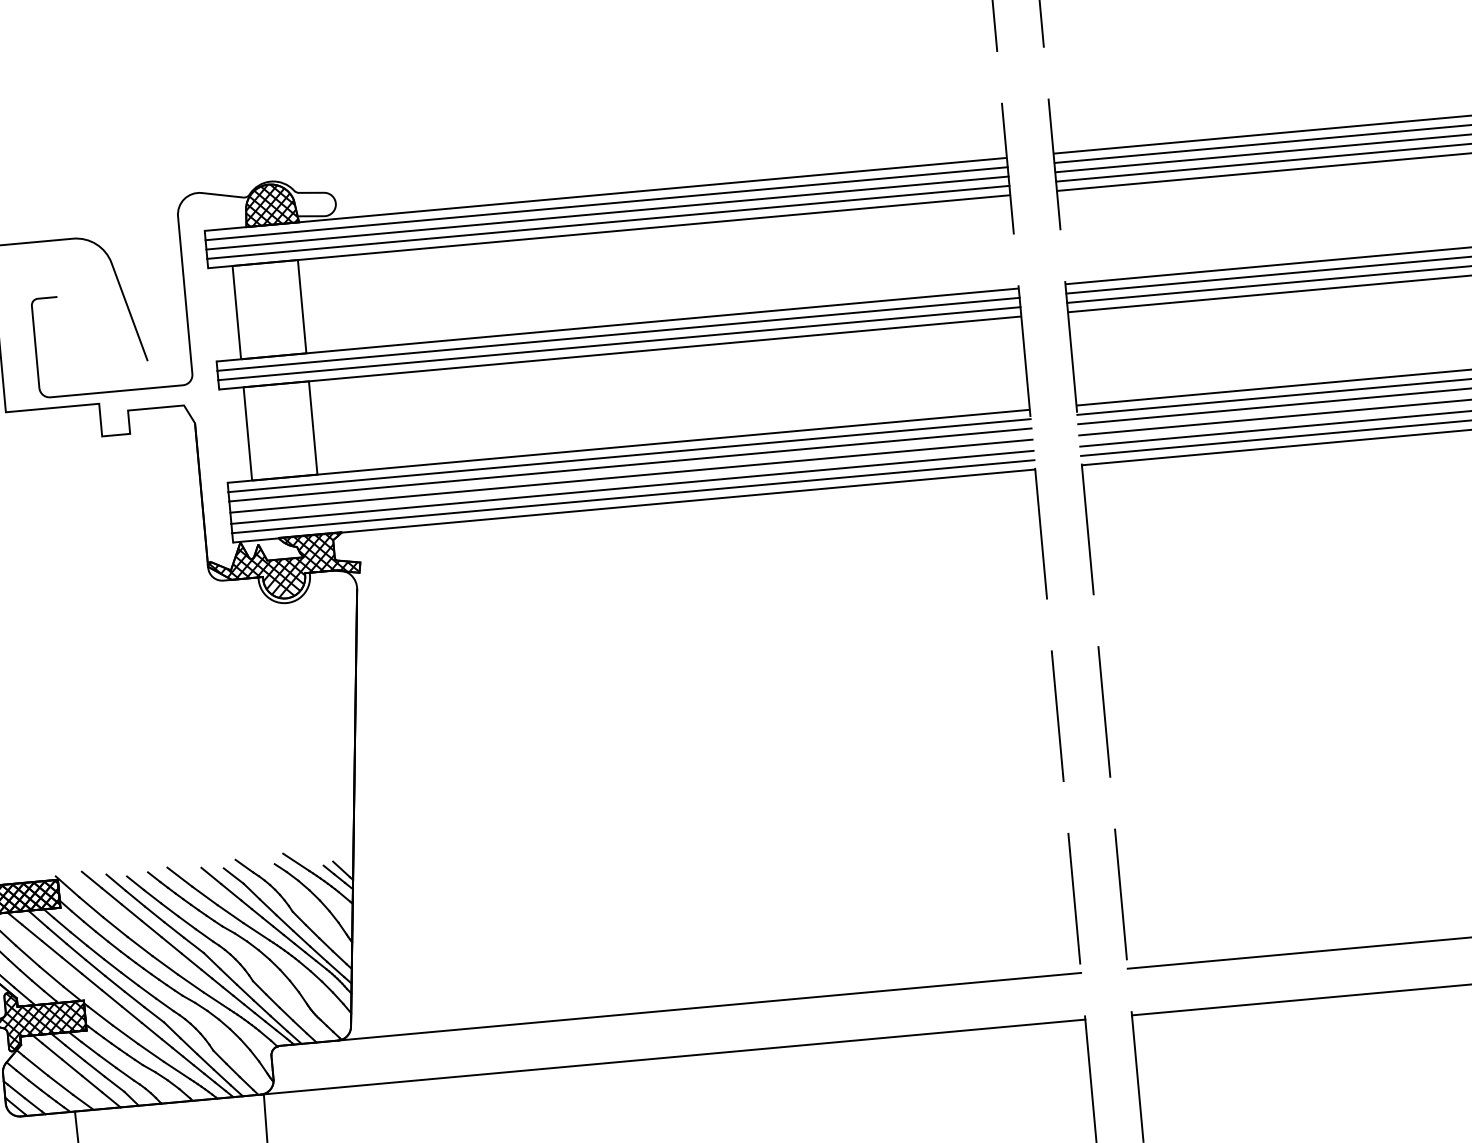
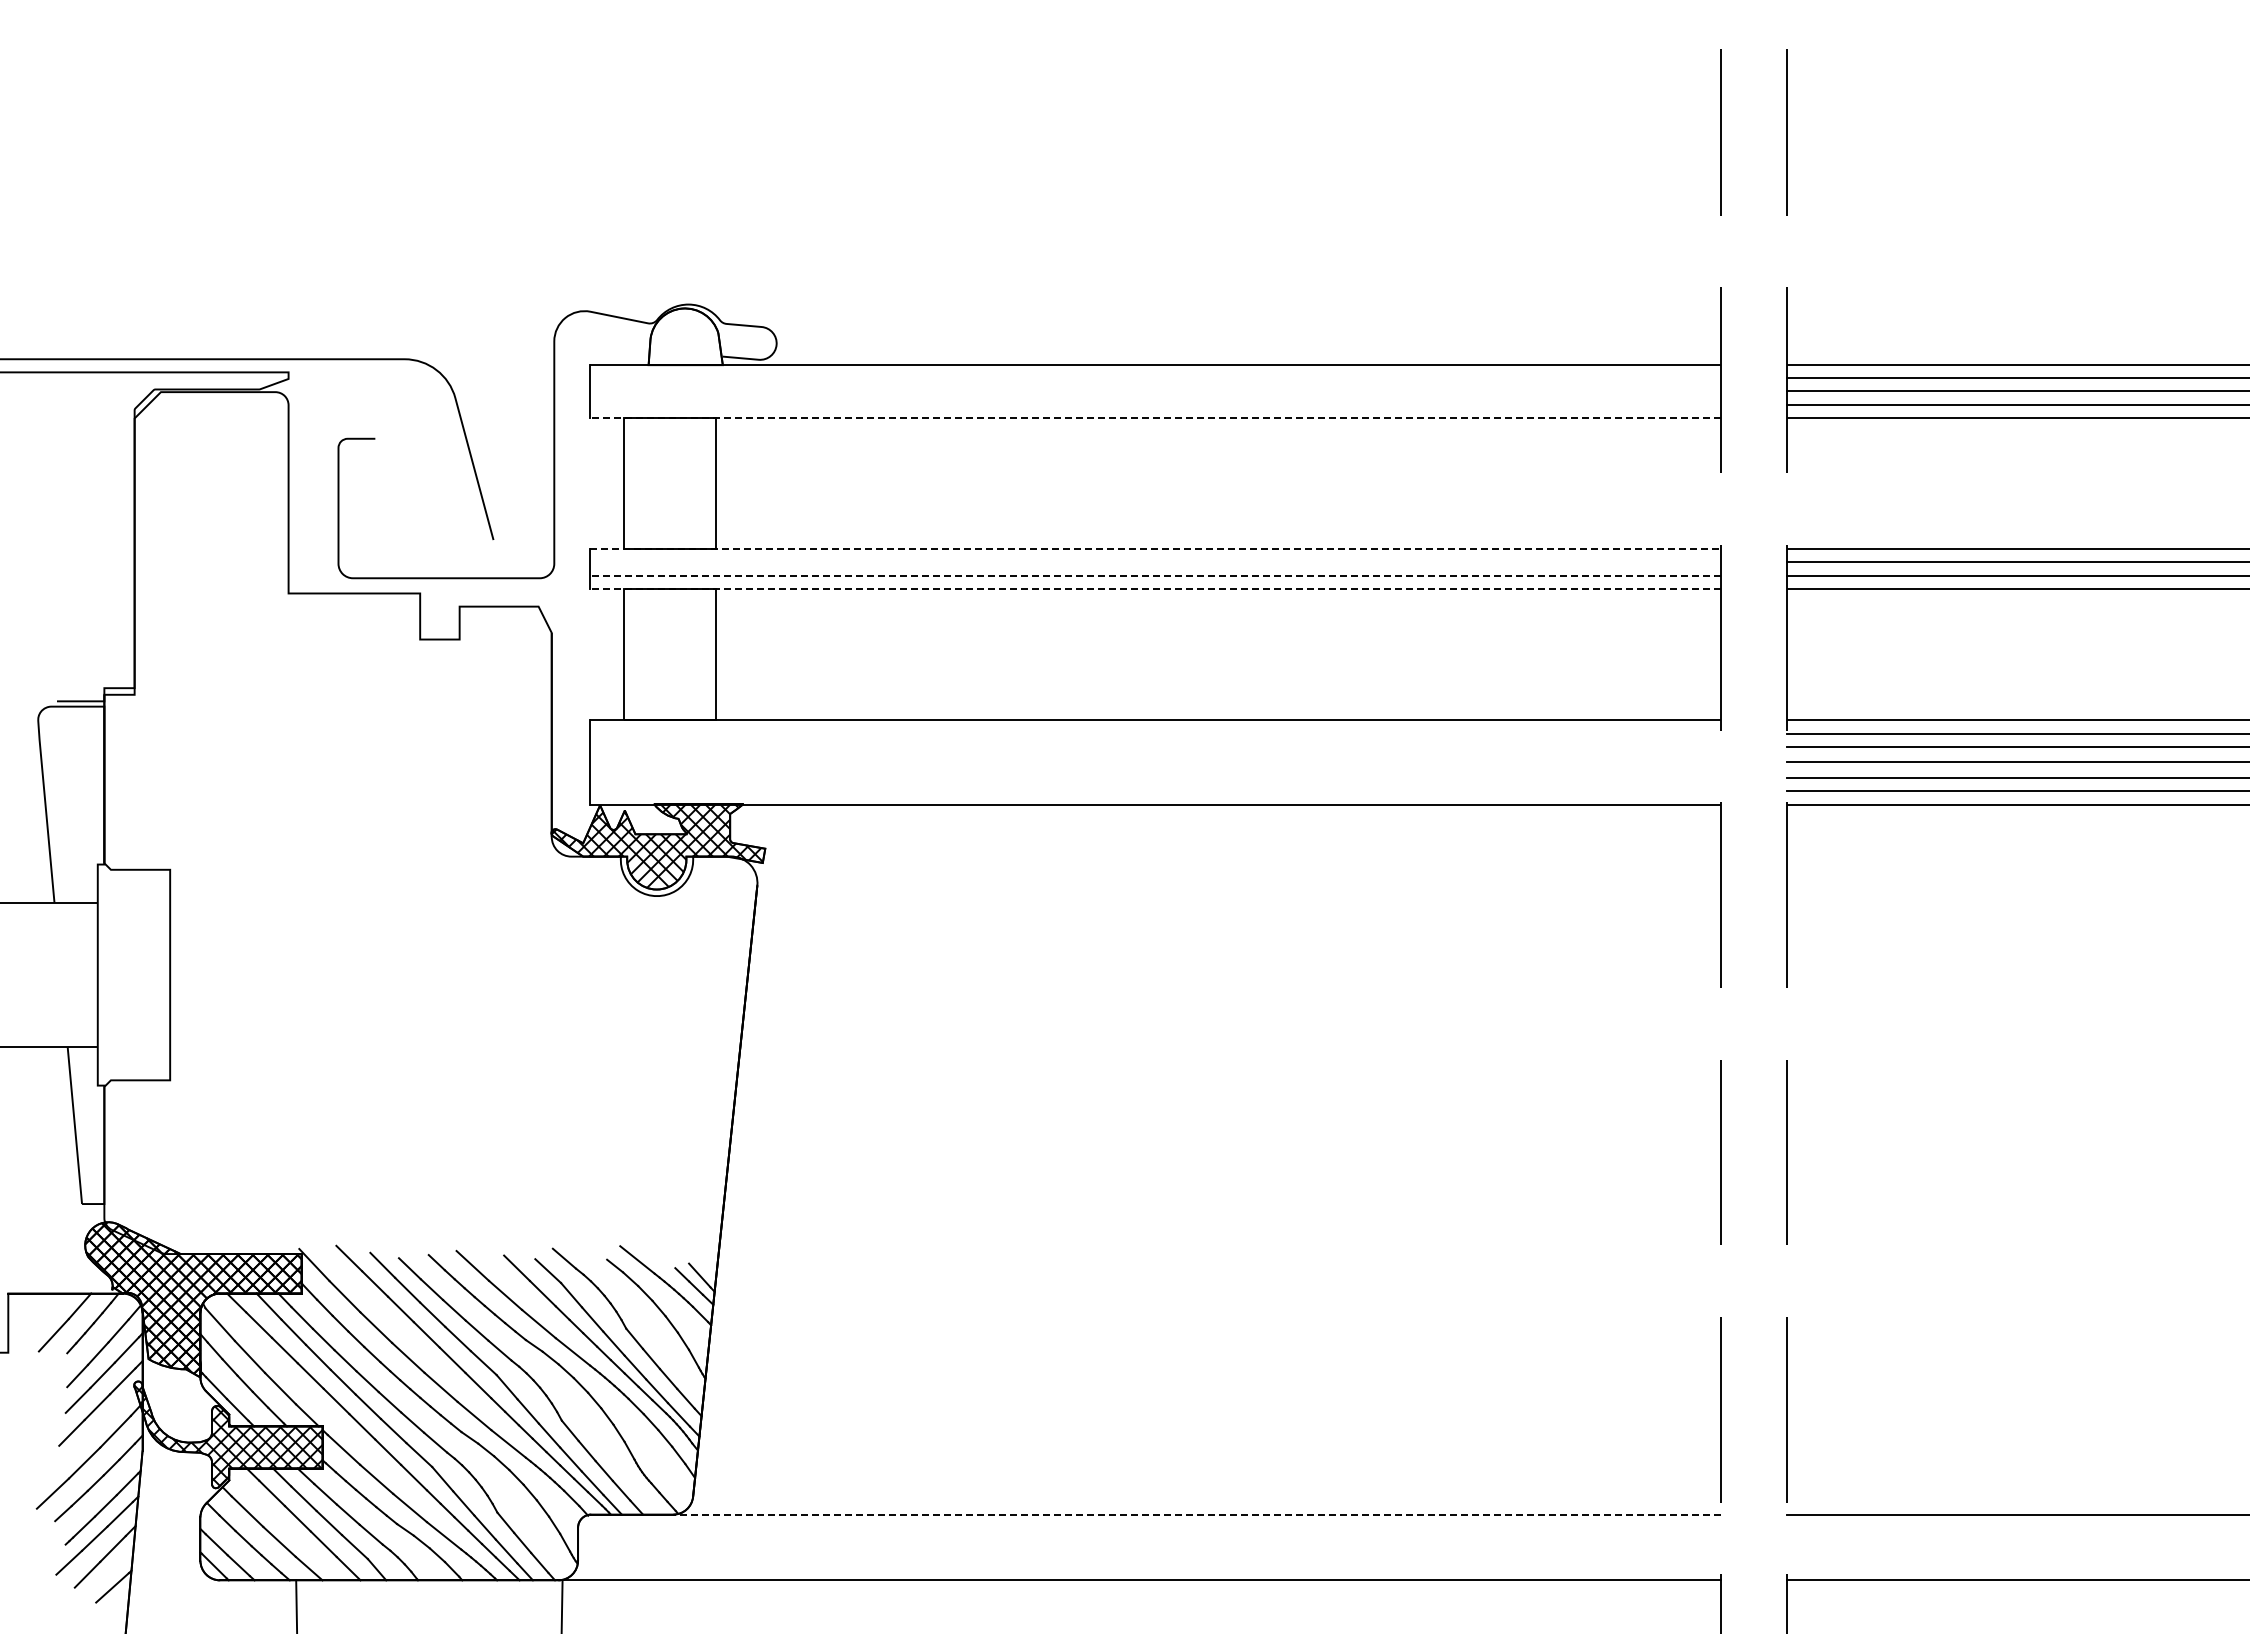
line: (606, 203) -> (1155, 378), removed
hatch: (270, 204) -> (685, 336), removed
line: (607, 213) -> (1155, 391), removed
line: (608, 222) -> (1155, 404), removed
line: (609, 231) -> (1155, 417), solid -> dashed
line: (617, 325) -> (1155, 549), solid -> dashed
line: (618, 334) -> (1155, 562), removed
line: (619, 343) -> (1155, 575), solid -> dashed
line: (620, 352) -> (1155, 588), solid -> dashed
line: (629, 455) -> (1155, 733), removed
line: (630, 464) -> (1155, 746), removed
line: (631, 476) -> (1155, 762), removed
line: (632, 487) -> (1155, 778), removed
line: (633, 496) -> (1155, 791), removed
line: (709, 1006) -> (1197, 1514), solid -> dashed

